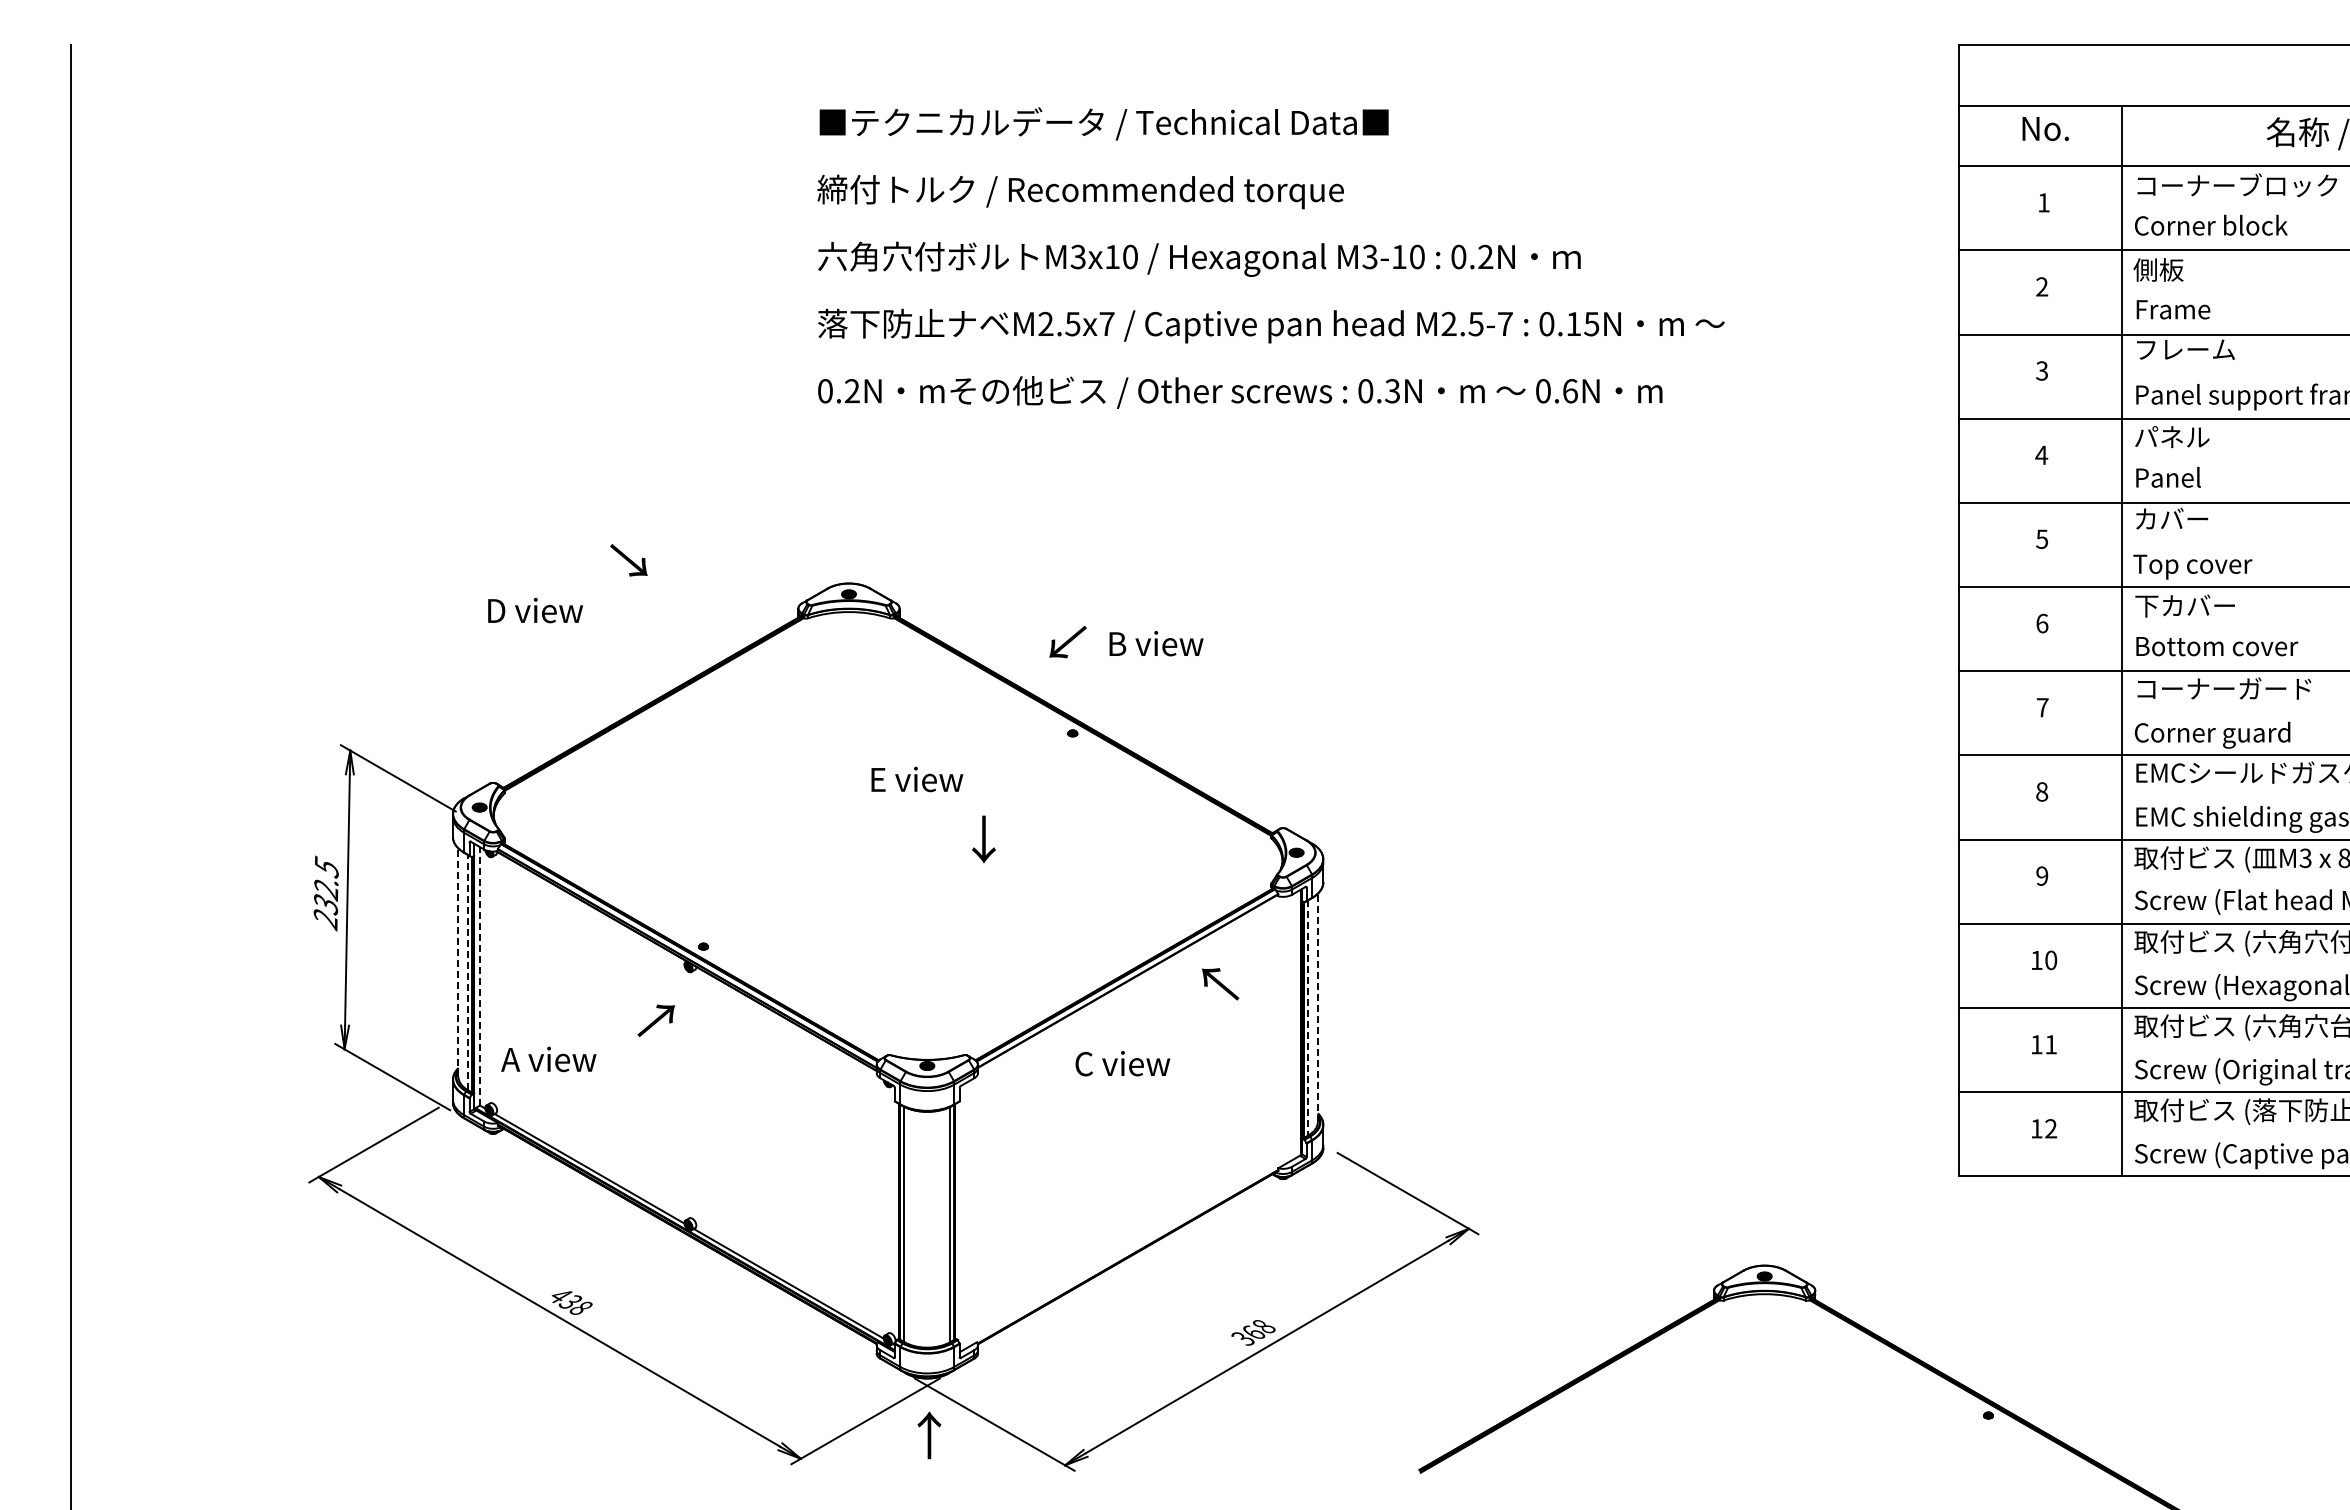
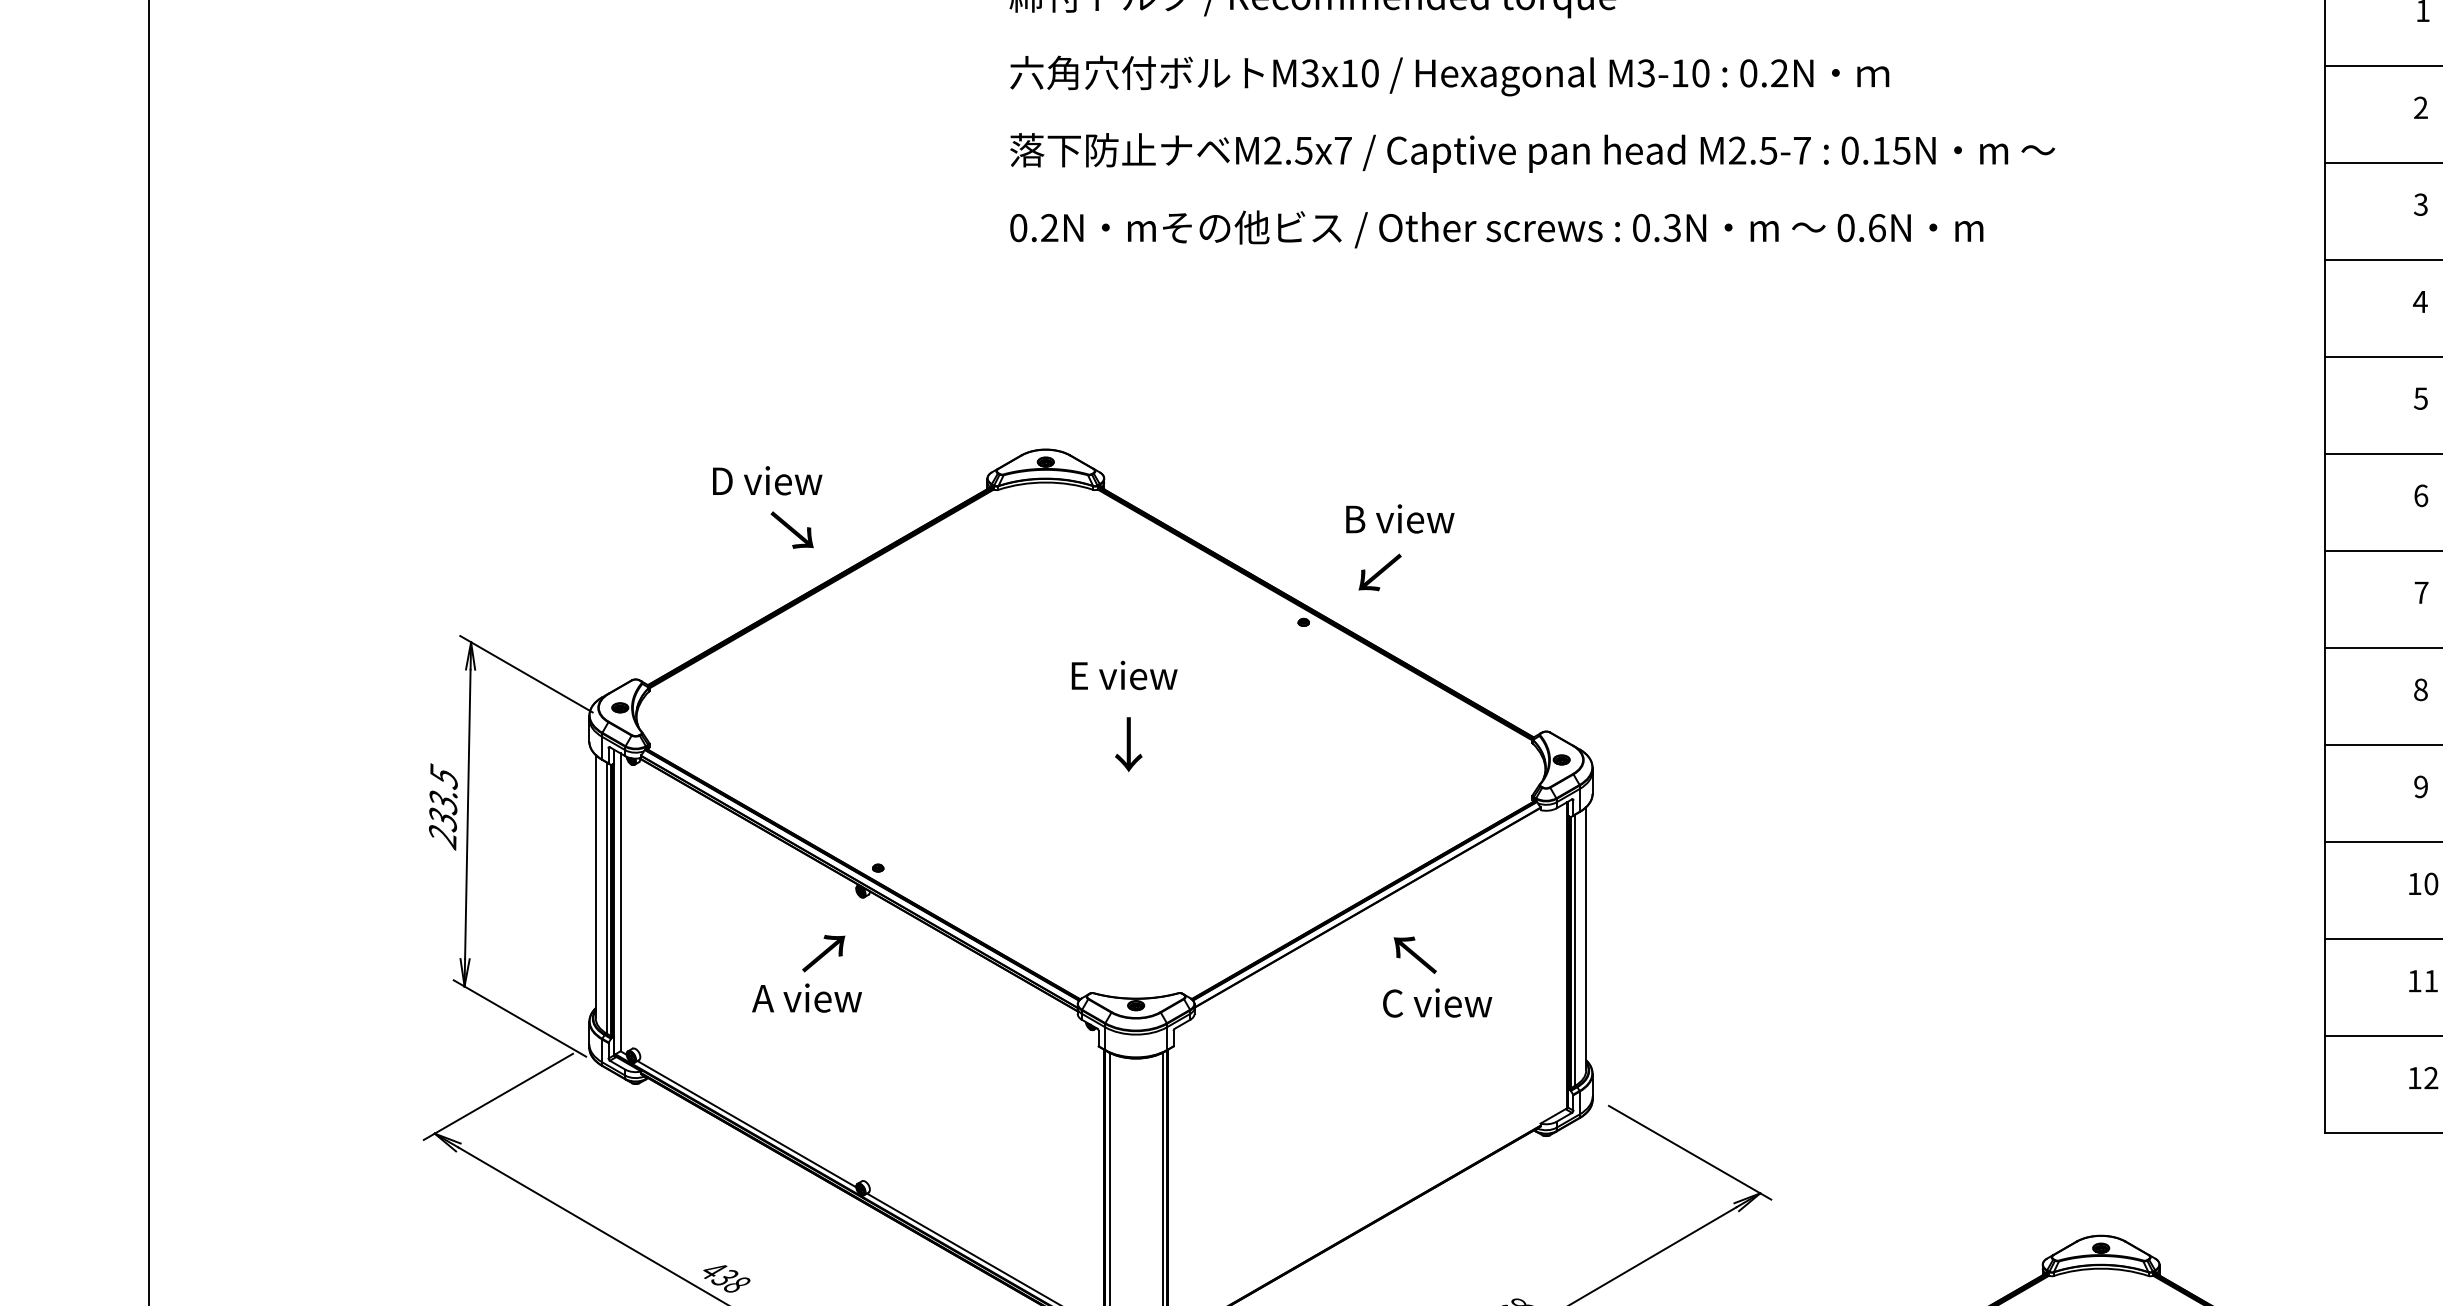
text: (628, 560) -> (791, 530), moved
text: (535, 610) -> (767, 480), moved
text: (1067, 641) -> (1379, 571), moved
text: (983, 839) -> (1128, 744), moved
text: (326, 890) -> (443, 803), 232.5 -> 233.5
line: (458, 962) -> (595, 886), dashed -> solid
line: (467, 972) -> (606, 897), dashed -> solid
line: (480, 975) -> (621, 901), dashed -> solid
text: (1220, 984) -> (1415, 955), moved
line: (1317, 1007) -> (1585, 938), dashed -> solid
line: (1308, 1017) -> (1575, 949), dashed -> solid
text: (548, 1059) -> (806, 998), moved
text: (1122, 1063) -> (1437, 1002), moved

